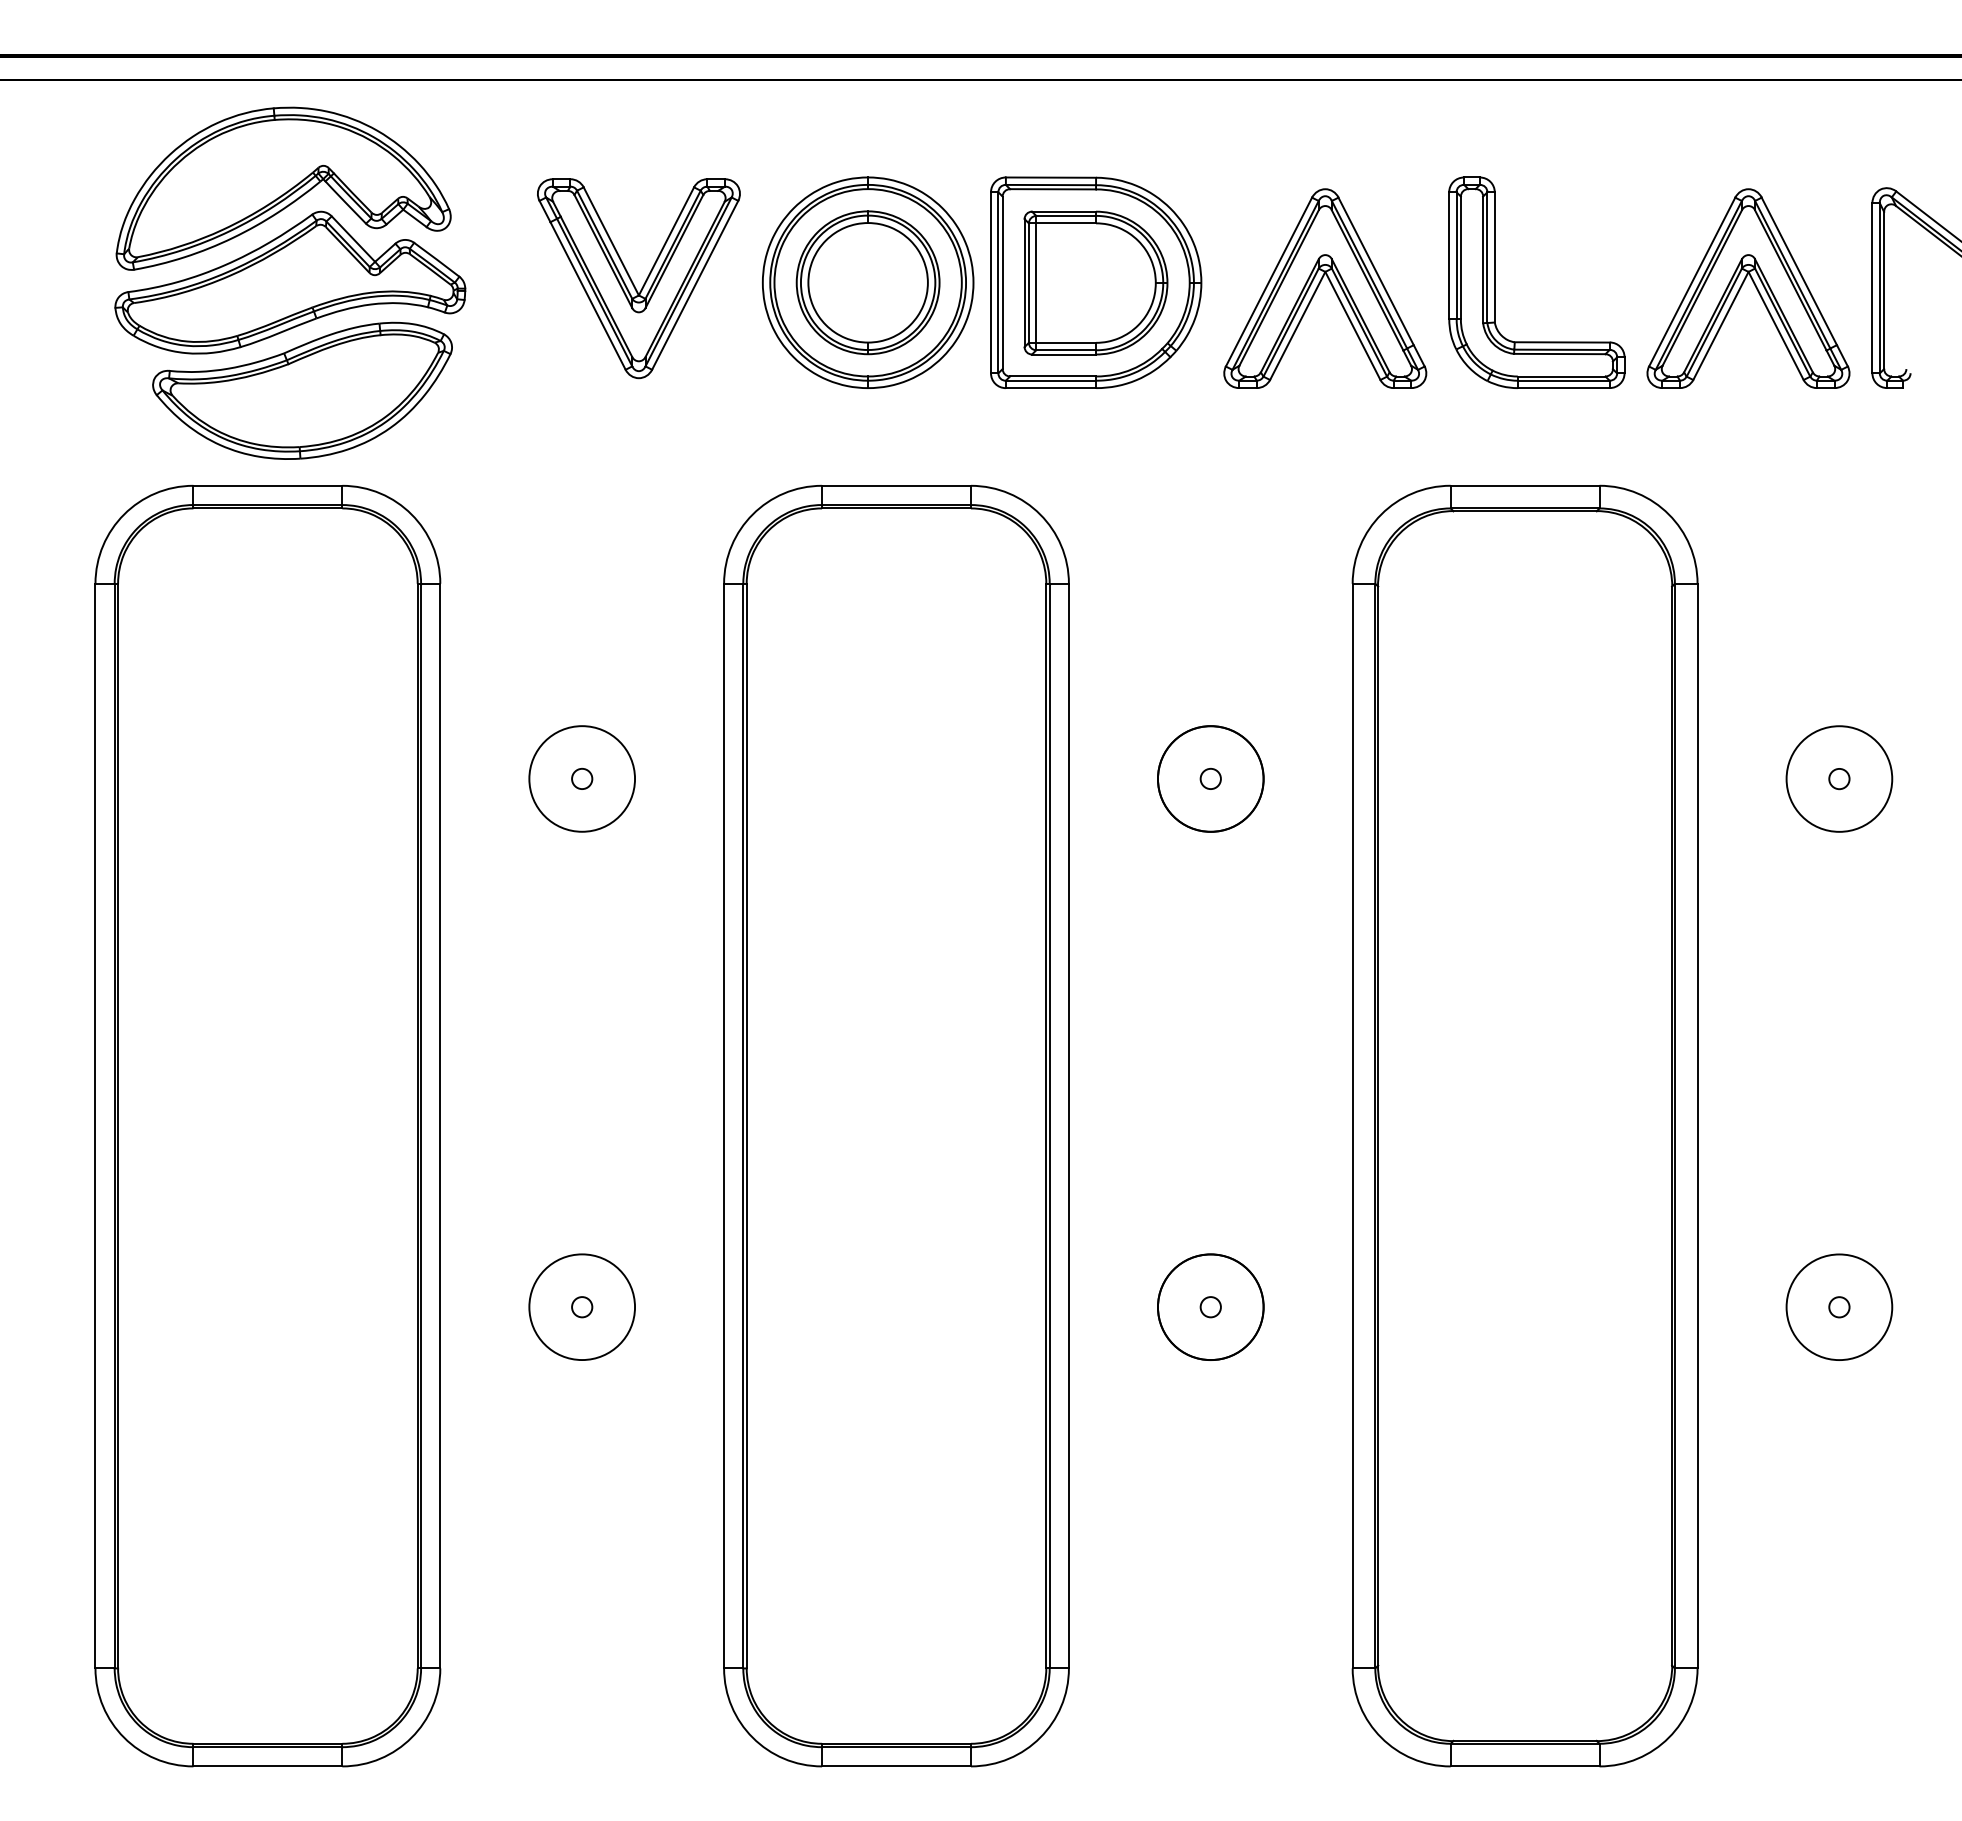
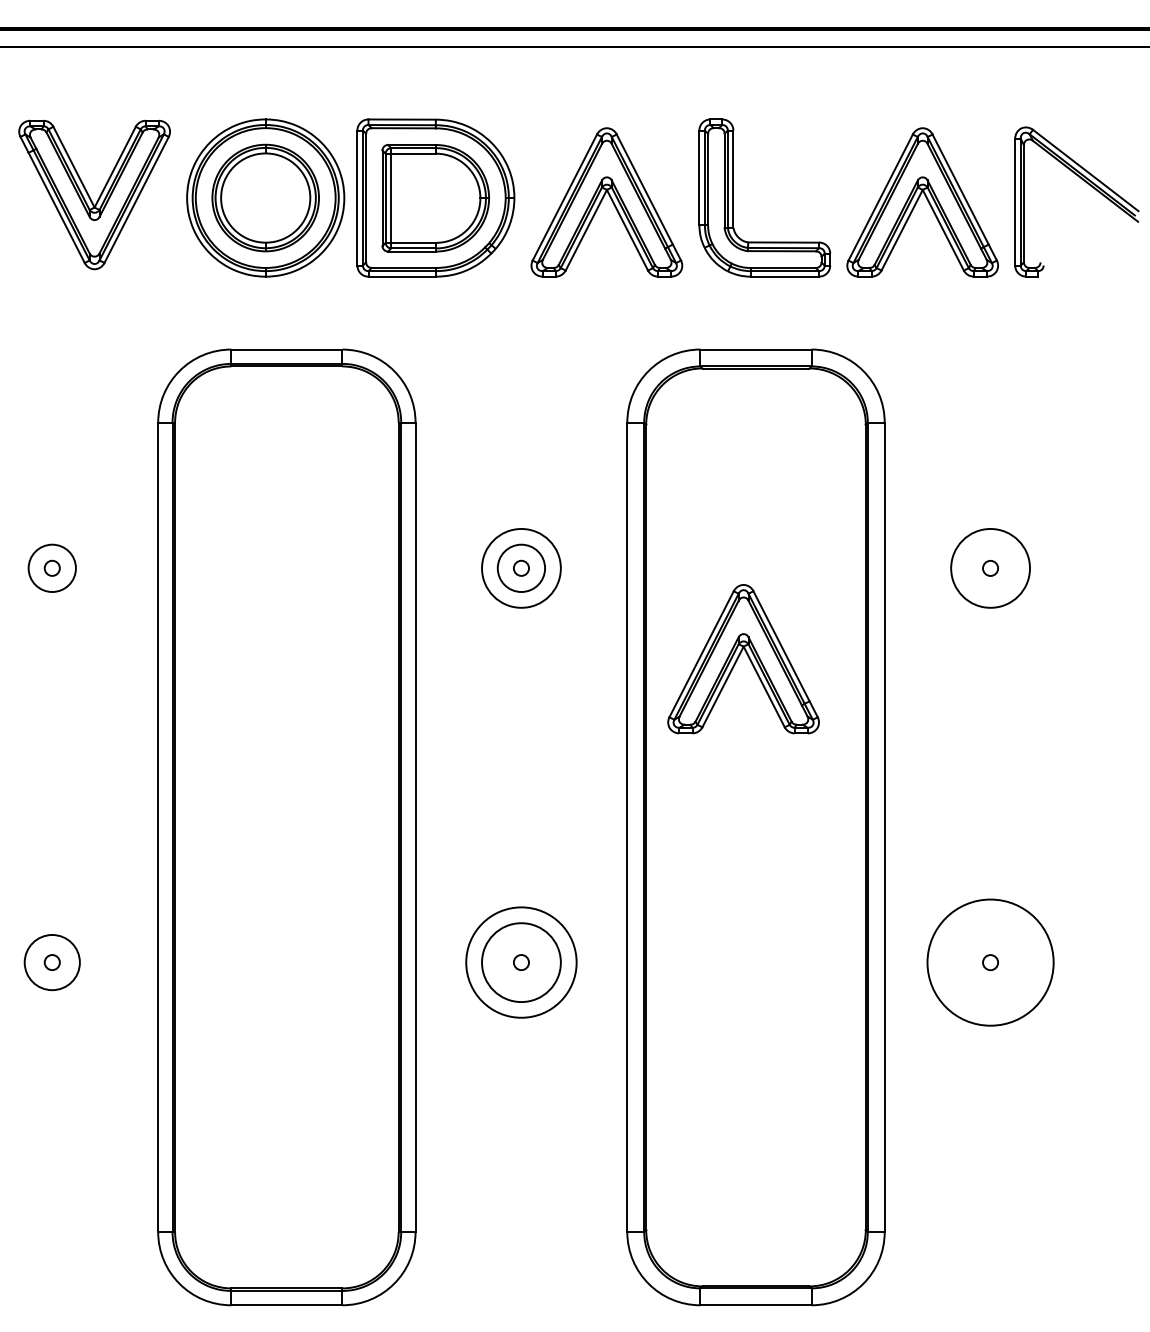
circle: (582, 778) -> (52, 568), size x0.6
circle: (1210, 778) -> (521, 568), size x0.6
part: (1502, 898) -> (739, 657), added
circle: (582, 1307) -> (52, 962), size x0.7
circle: (1210, 1307) -> (521, 962), size x1.4
circle: (1839, 1307) -> (990, 962), size x1.6

